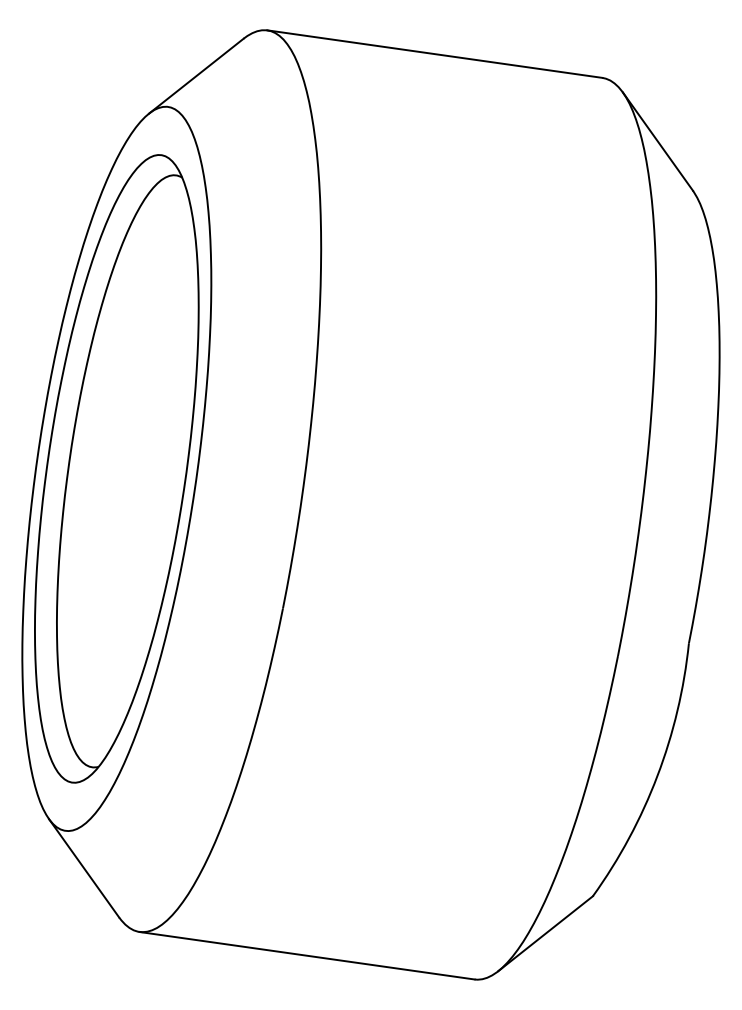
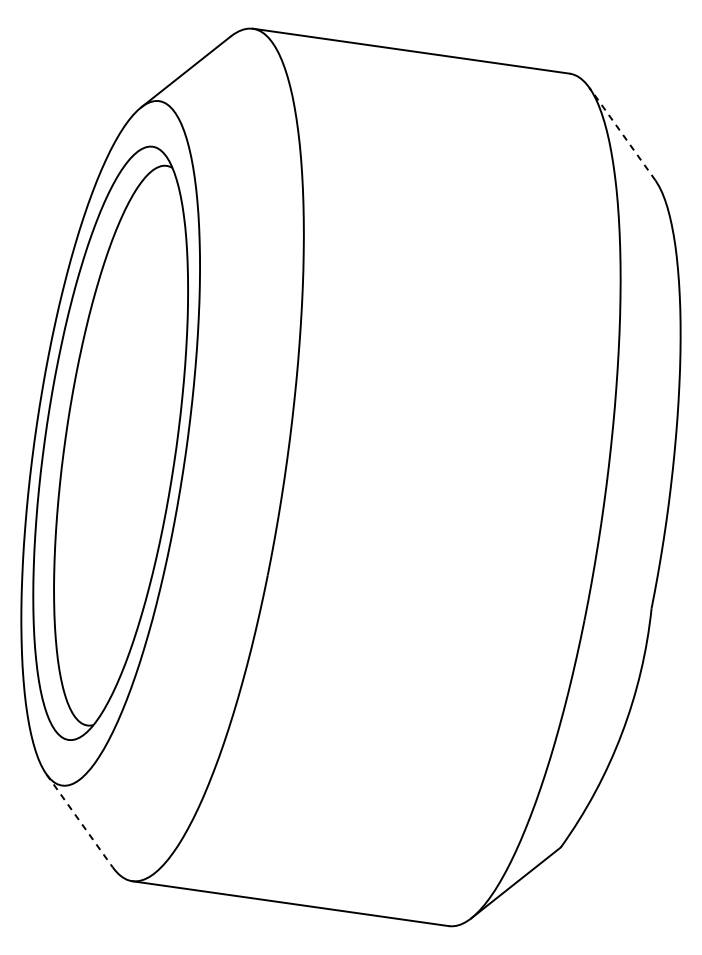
line: (657, 141) -> (621, 133), solid -> dashed
line: (84, 868) -> (80, 821), solid -> dashed

